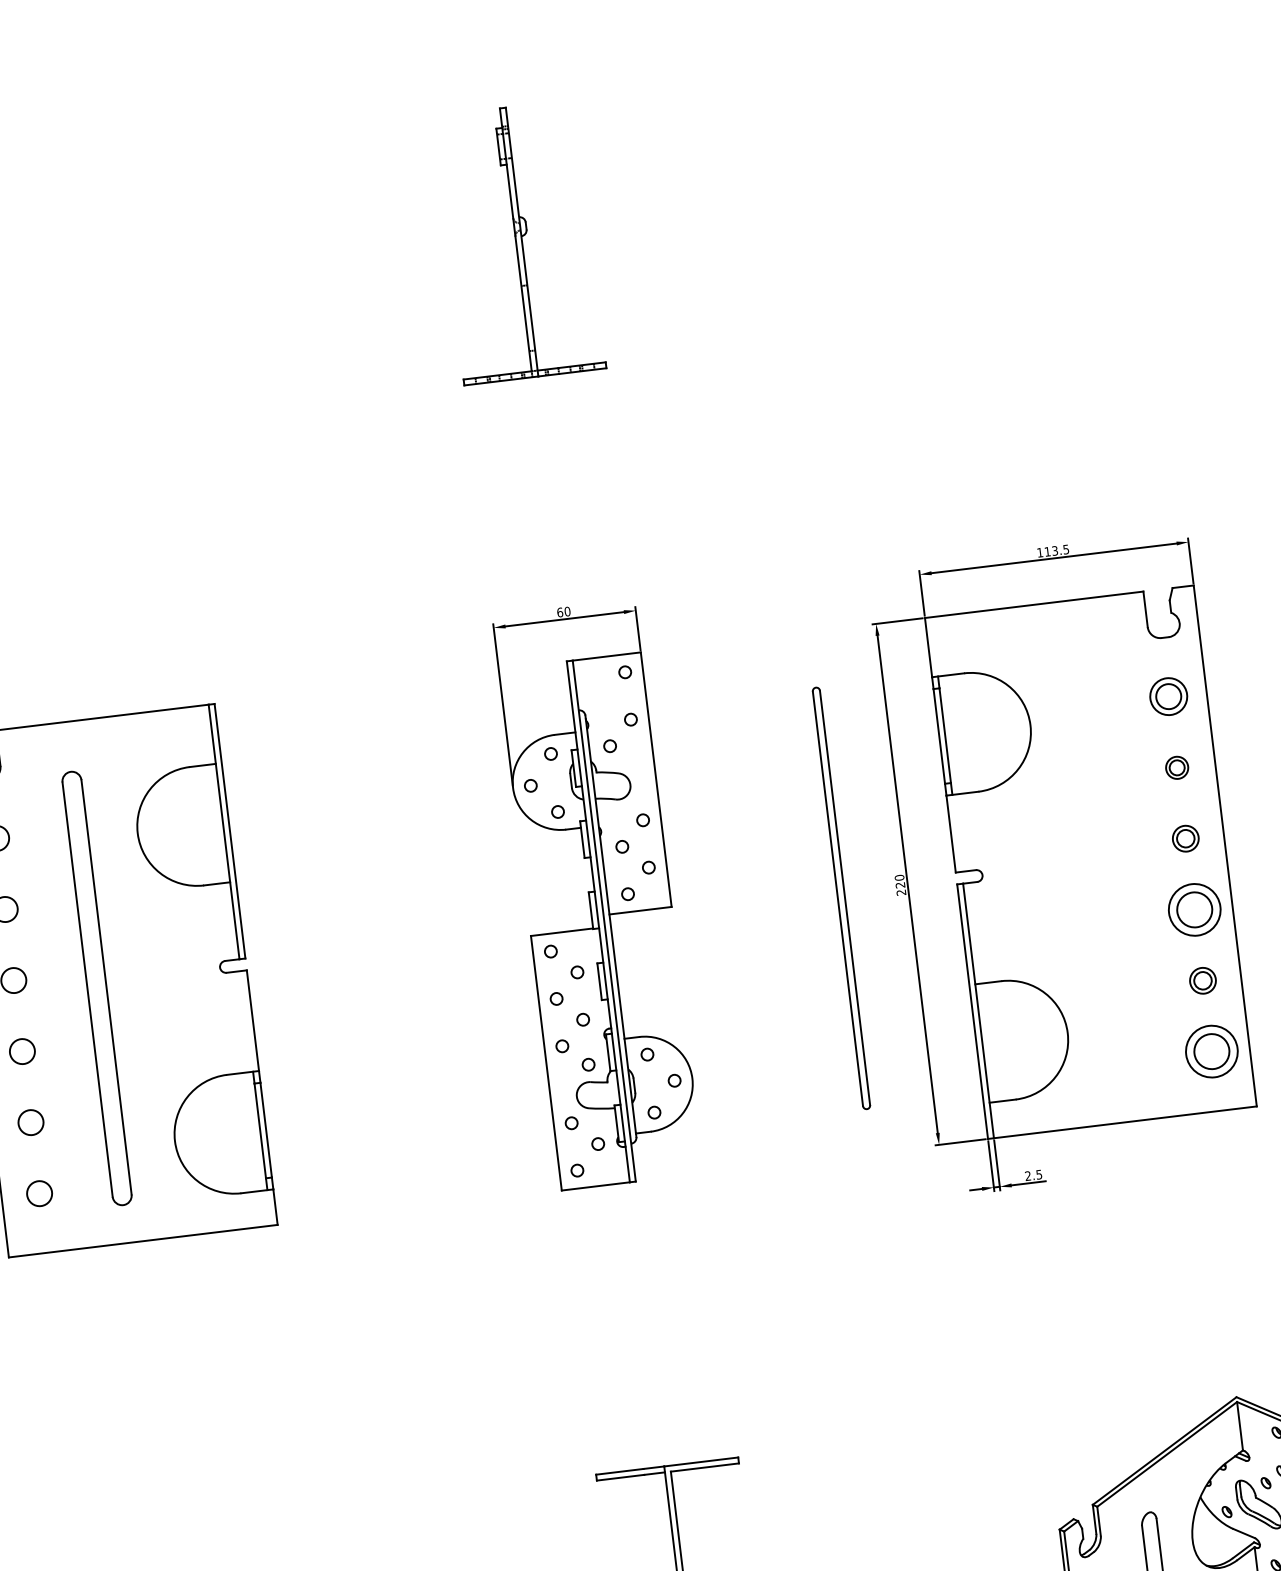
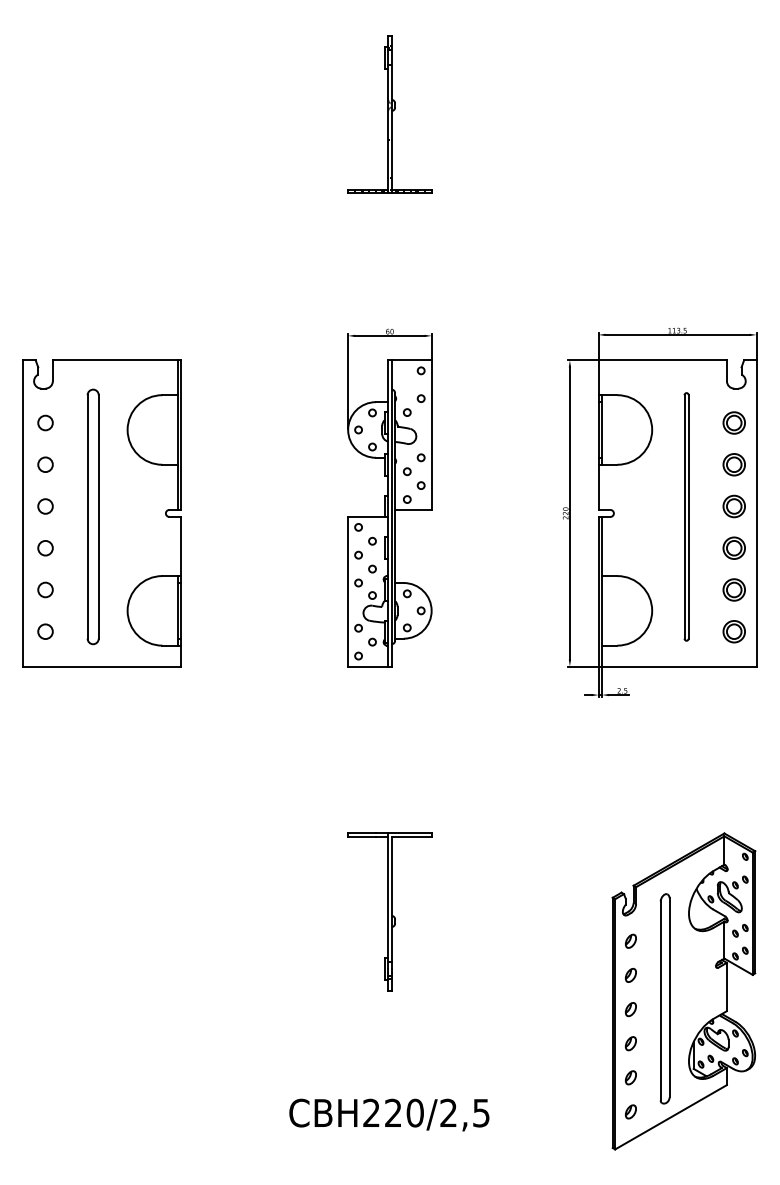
part: (1175, 767) -> (733, 464), size x1.67
part: (1184, 838) -> (733, 506), size x1.43
part: (841, 897) -> (686, 516), moved
part: (1193, 908) -> (733, 547), size x0.71
part: (1201, 980) -> (733, 589), size x1.43
part: (1210, 1051) -> (733, 631), size x0.71

